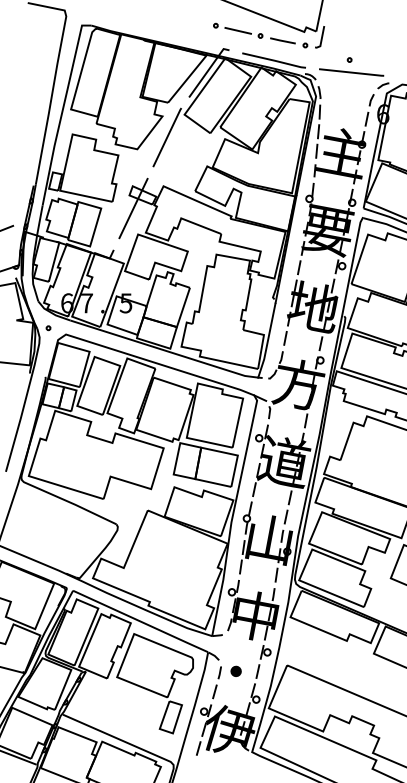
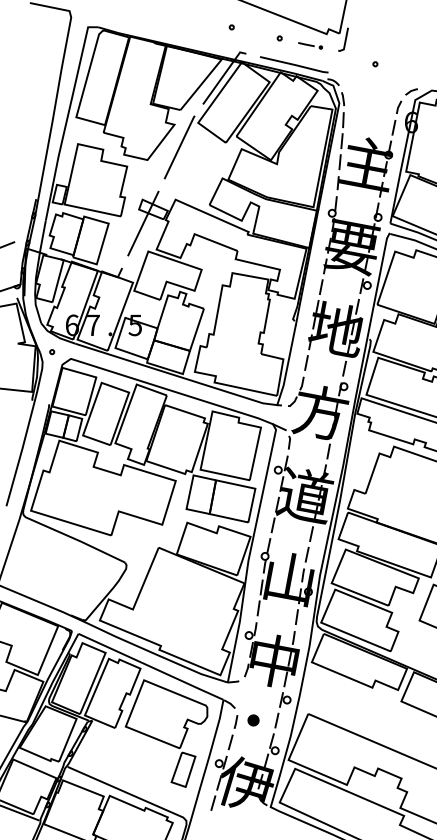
line: (237, 30) -> (255, 32), removed
part: (289, 42) -> (310, 45), size x0.6
line: (351, 72) -> (377, 77), removed

